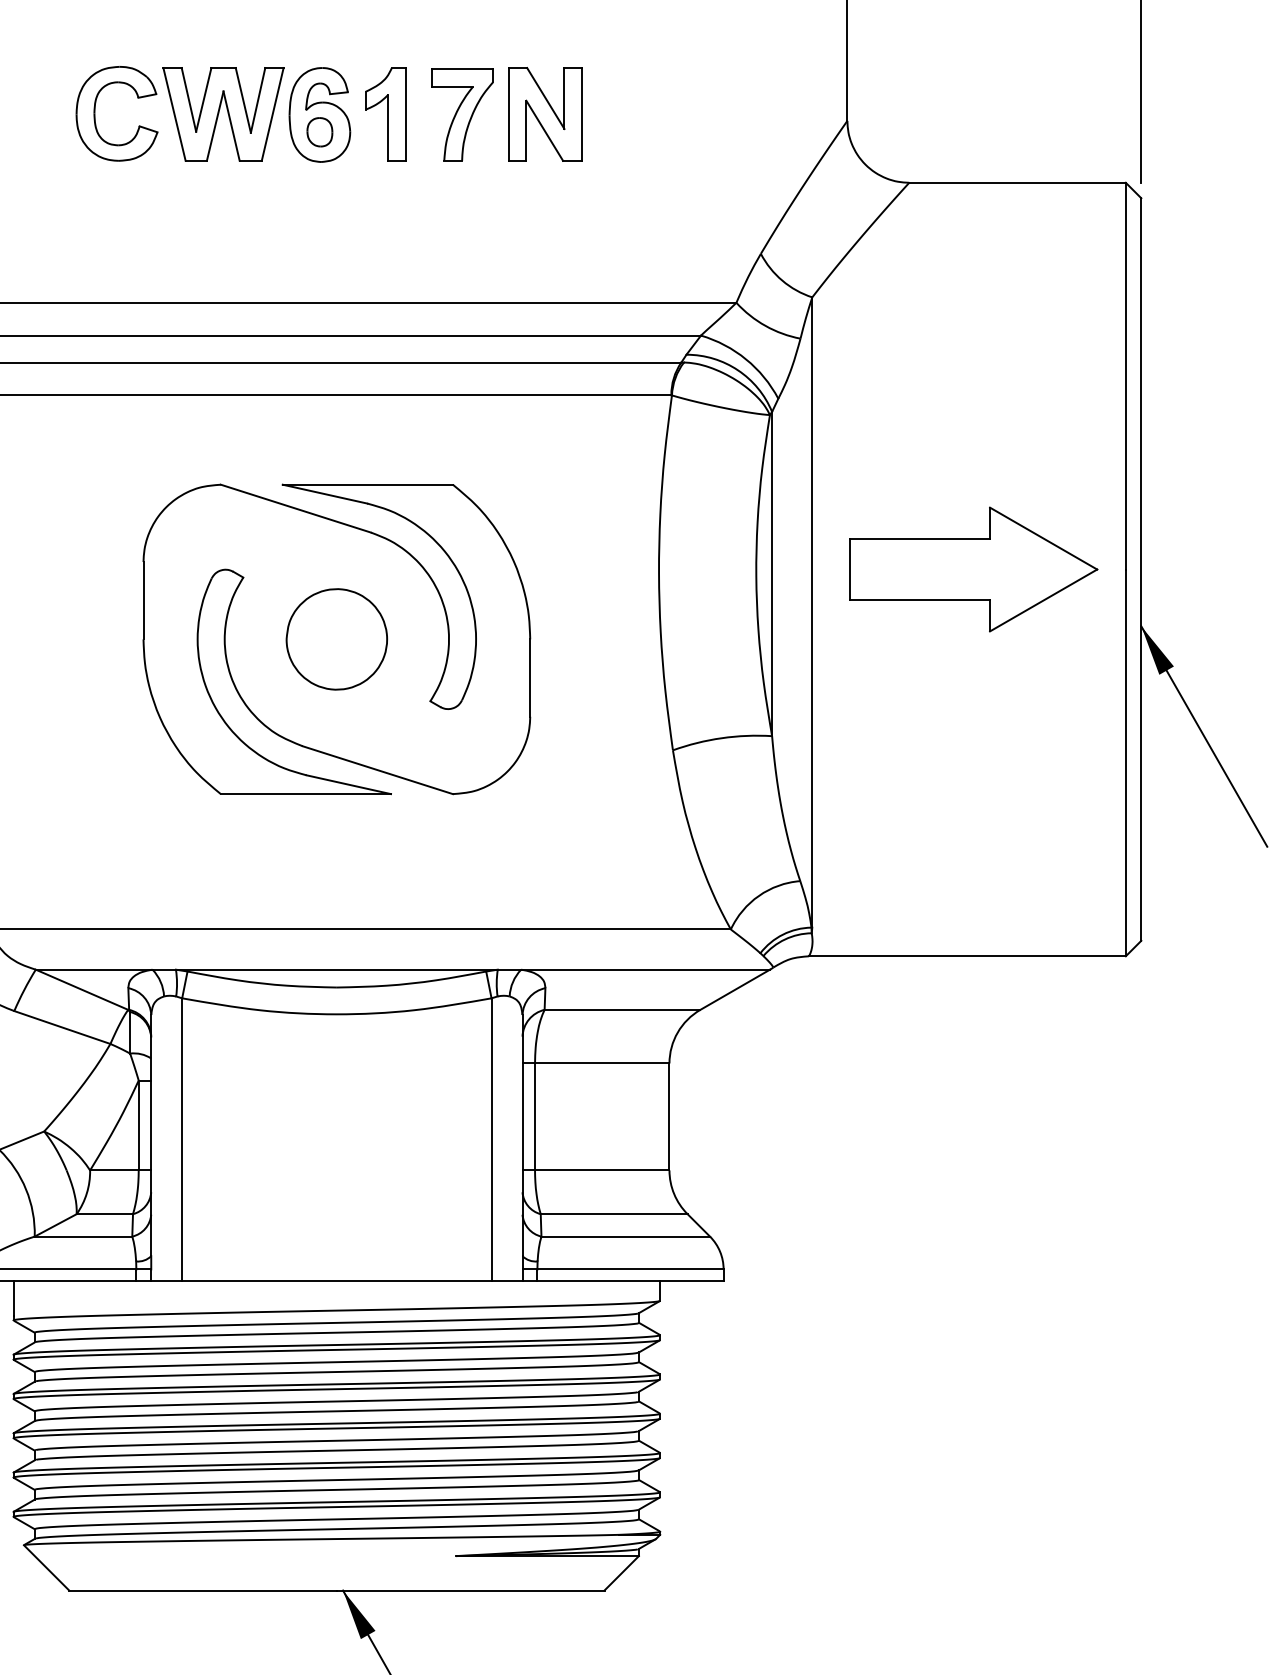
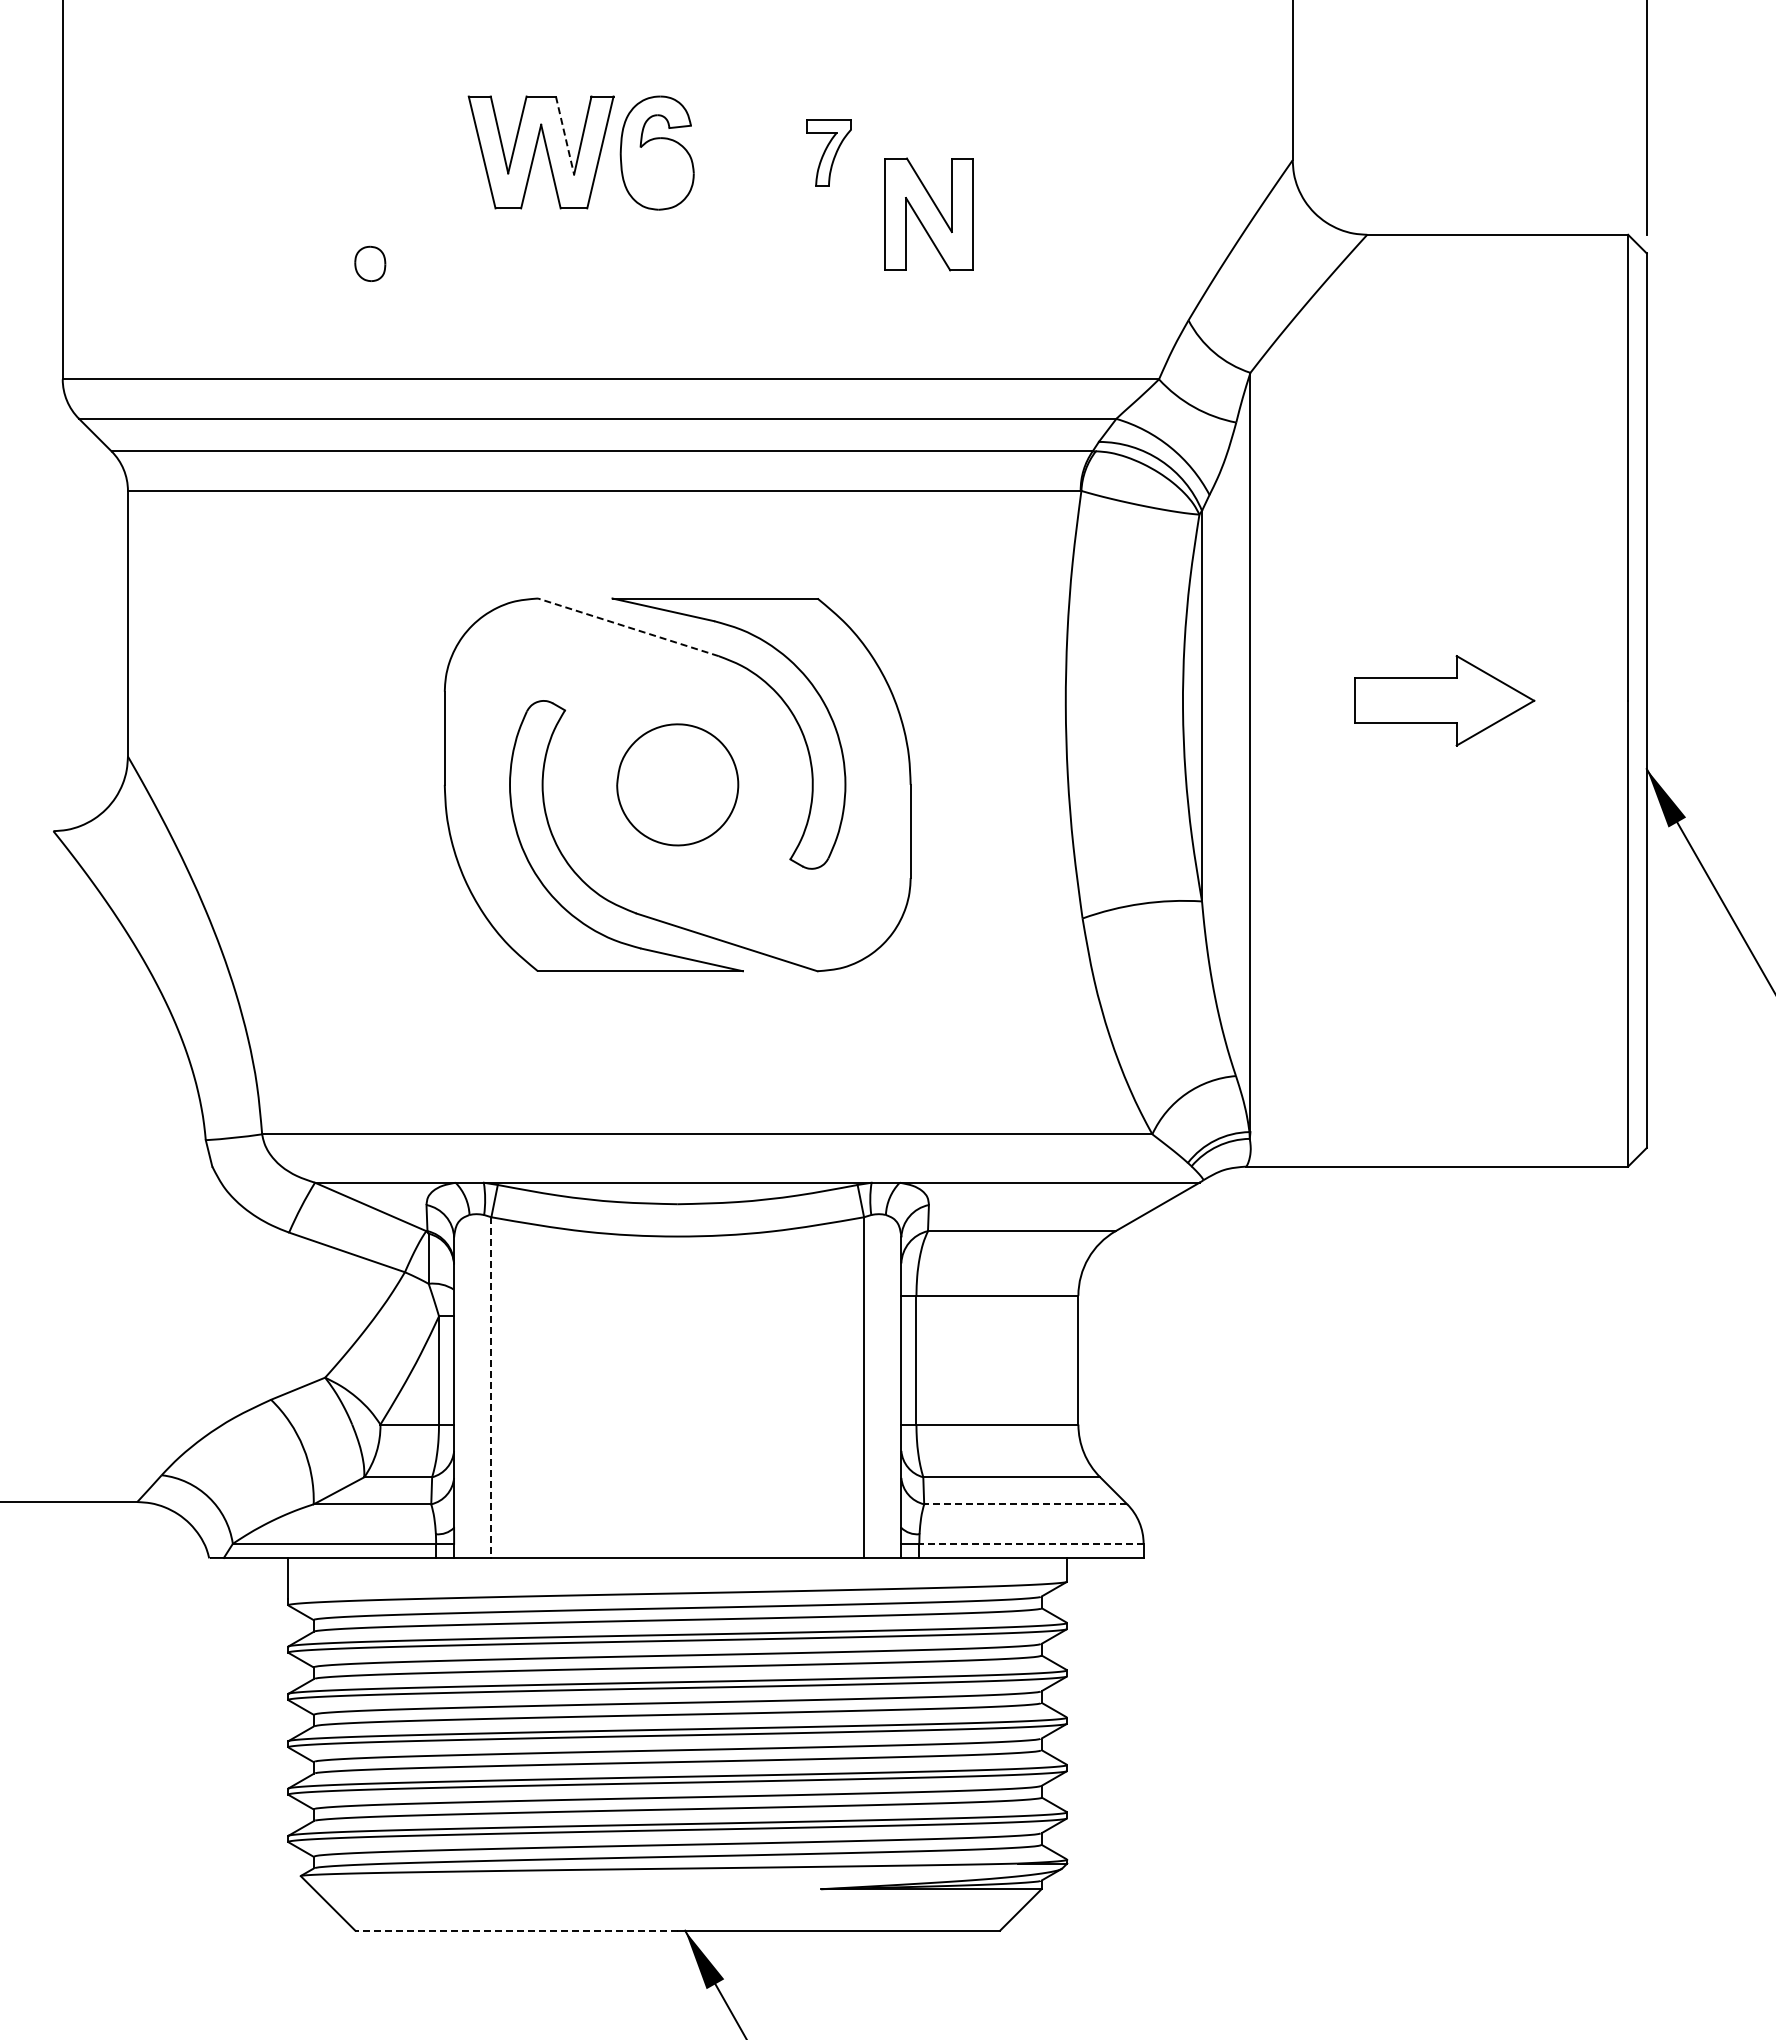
line: (243, 101) -> (565, 136), solid -> dashed
part: (95, 113) -> (386, 151), removed
part: (385, 114) -> (736, 152), removed
part: (462, 114) -> (829, 152), size x0.6
part: (545, 114) -> (928, 214), moved
part: (320, 131) -> (370, 263), moved
line: (296, 508) -> (628, 627), solid -> dashed
part: (973, 569) -> (1444, 700), size x0.6
line: (182, 1140) -> (491, 1388), solid -> dashed
line: (625, 1236) -> (1025, 1504), solid -> dashed
line: (629, 1269) -> (1030, 1543), solid -> dashed
line: (203, 1590) -> (516, 1930), solid -> dashed

